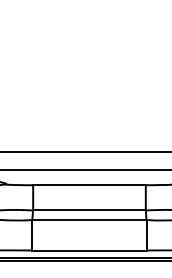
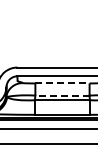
line: (89, 185) -> (62, 83), solid -> dashed
line: (87, 210) -> (61, 95), solid -> dashed

